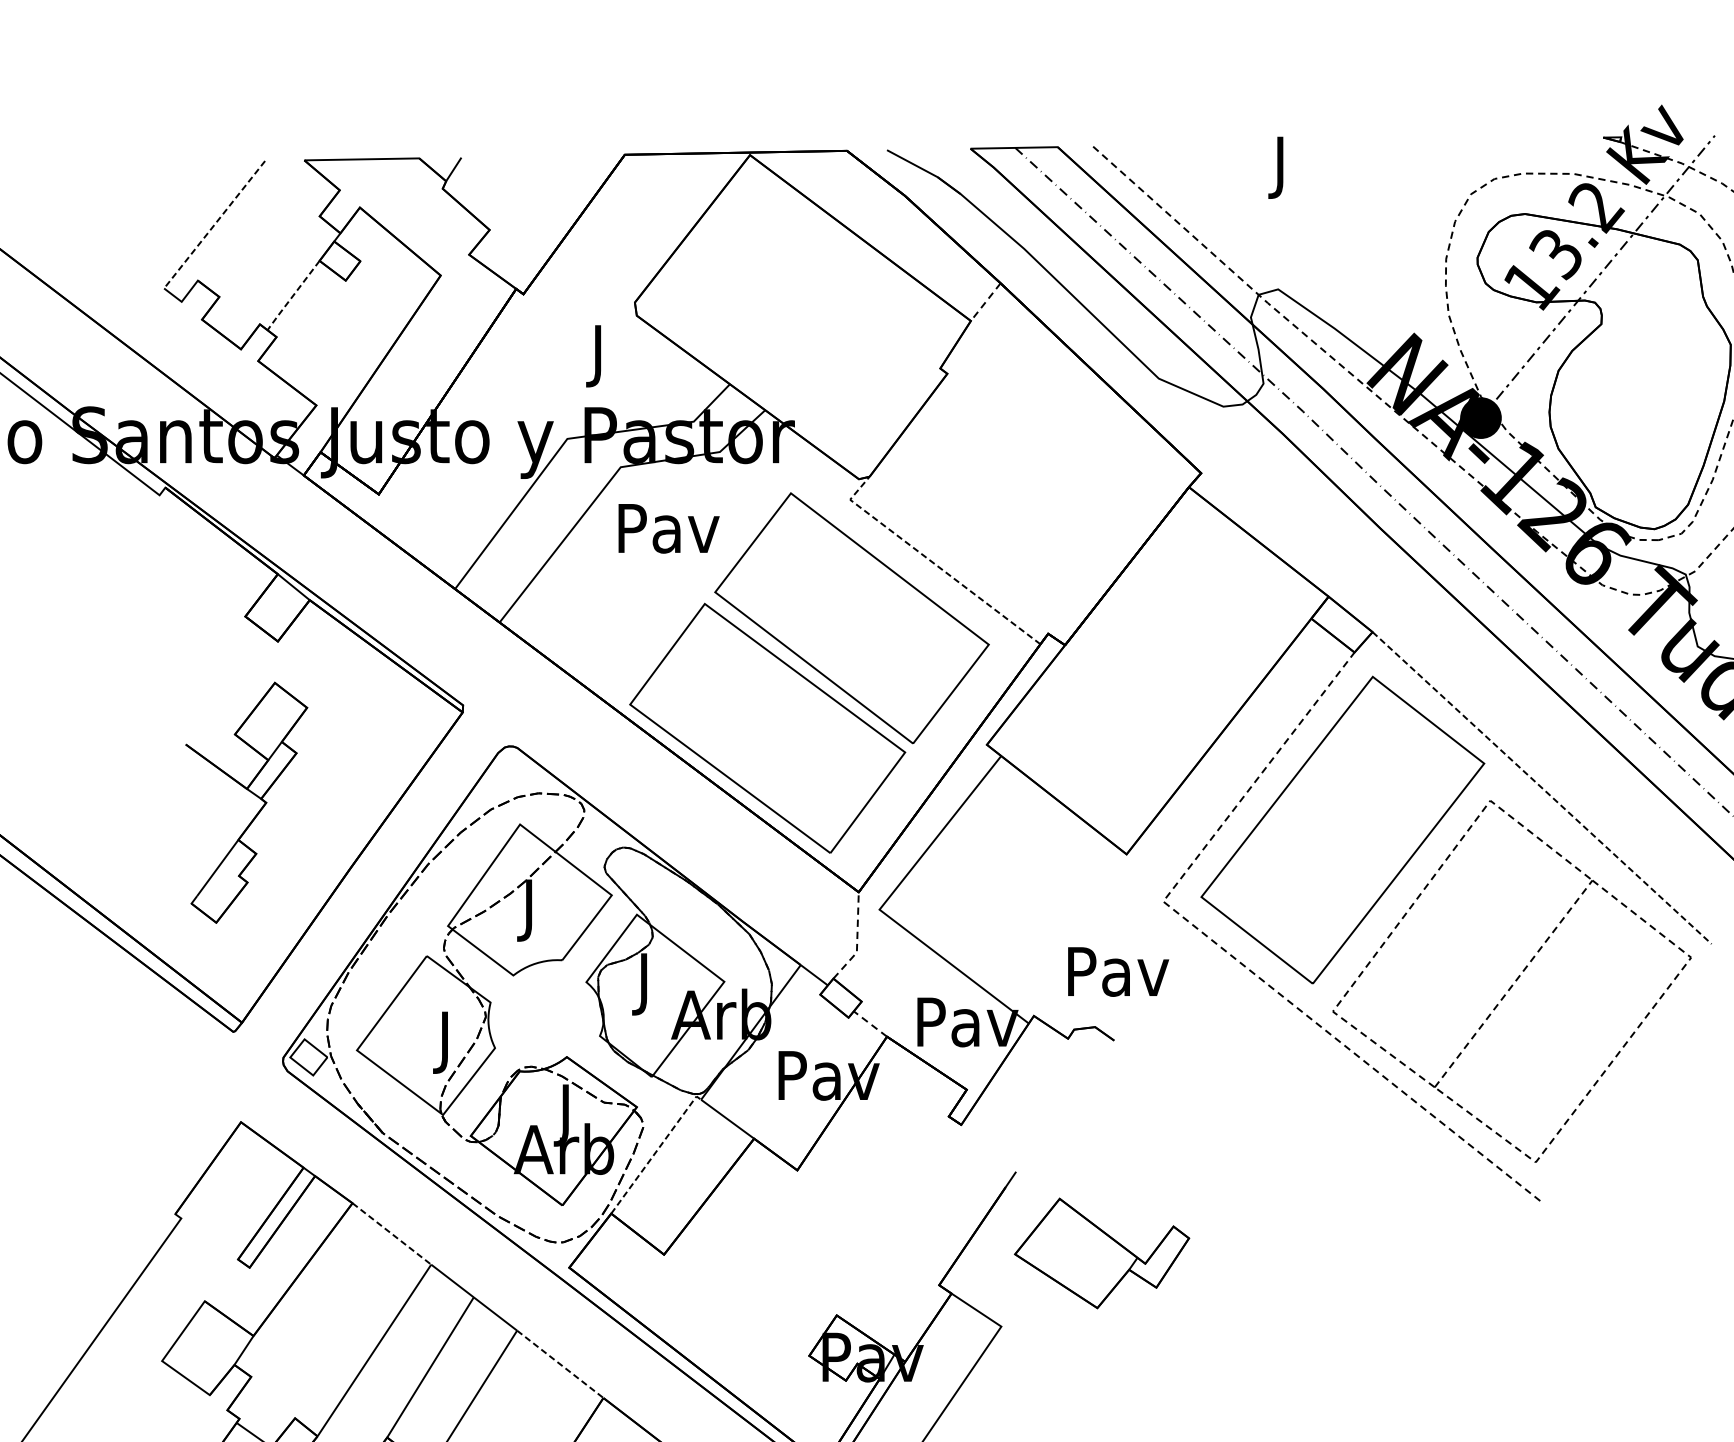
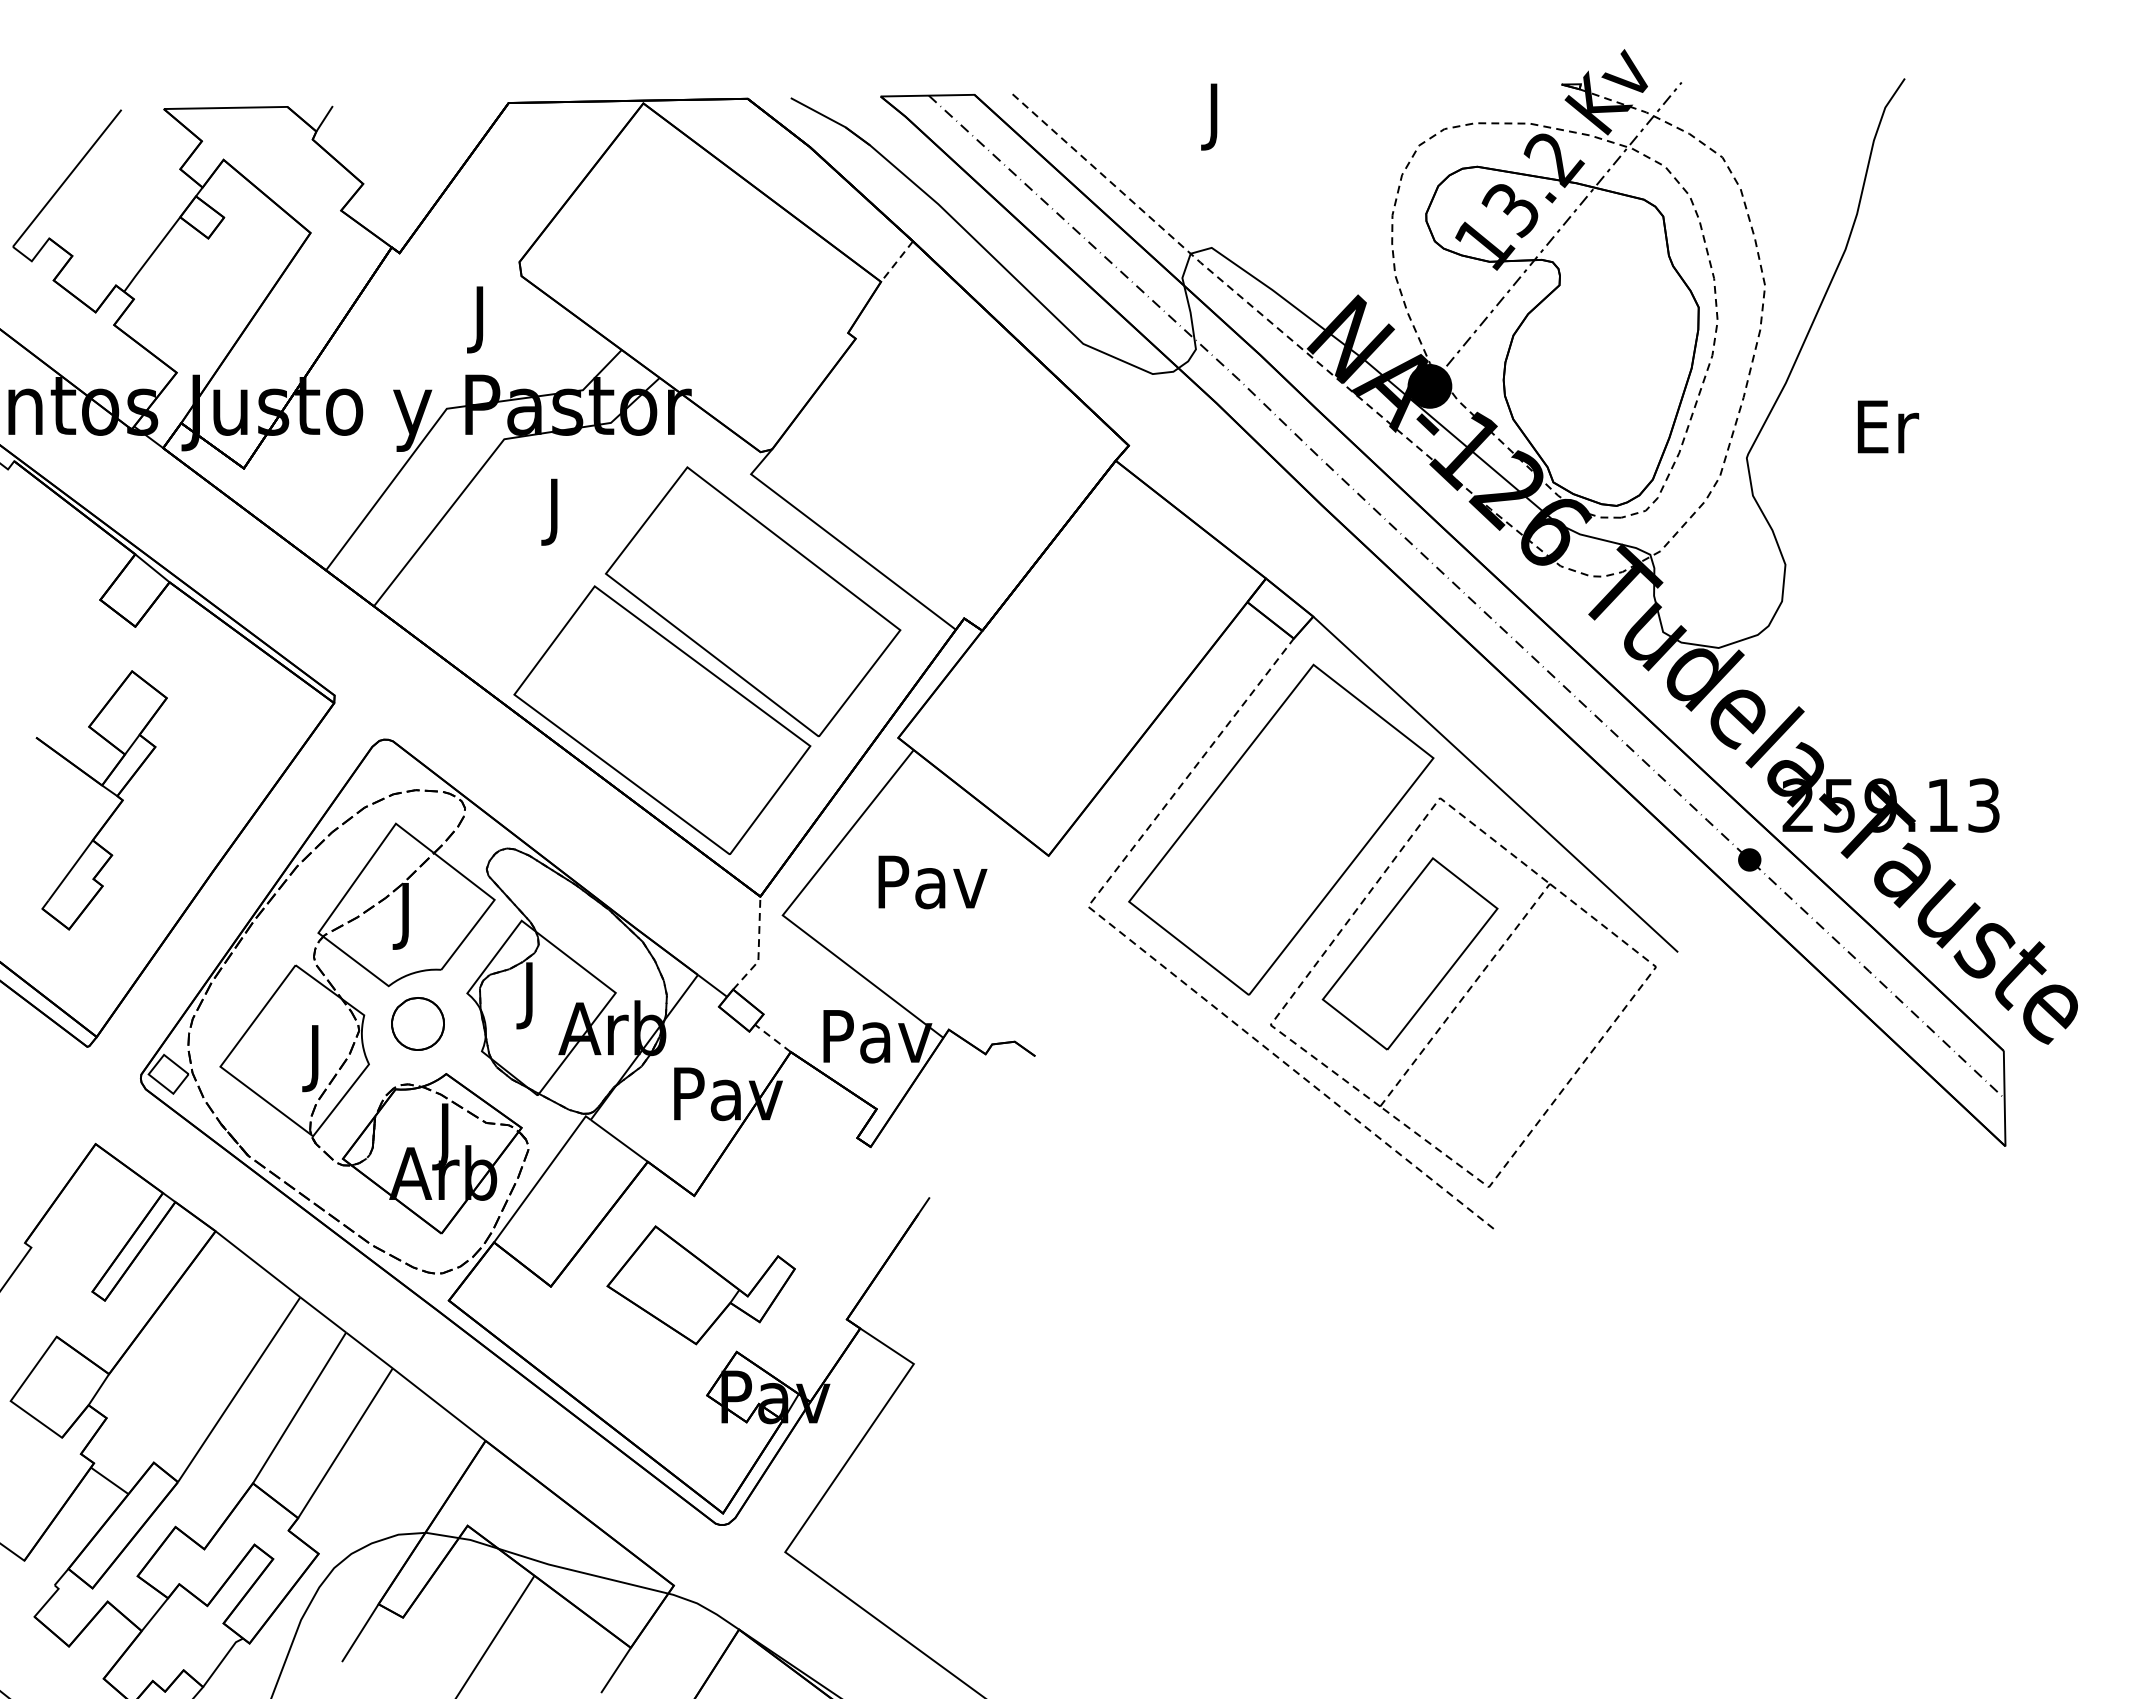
line: (213, 224) -> (66, 178), dashed -> solid
line: (292, 296) -> (151, 255), dashed -> solid
text: (669, 534) -> (556, 511), Pav -> J
line: (933, 562) -> (840, 541), dashed -> solid
line: (1541, 788) -> (1495, 784), dashed -> solid
part: (1461, 945) -> (1409, 953), added
text: (1118, 972) -> (932, 882), moved
part: (540, 1010) -> (417, 1023), added
line: (656, 1152) -> (542, 1176), dashed -> solid
line: (392, 1234) -> (258, 1264), dashed -> solid
part: (1101, 1253) -> (700, 1285), moved
line: (560, 1364) -> (439, 1404), dashed -> solid

